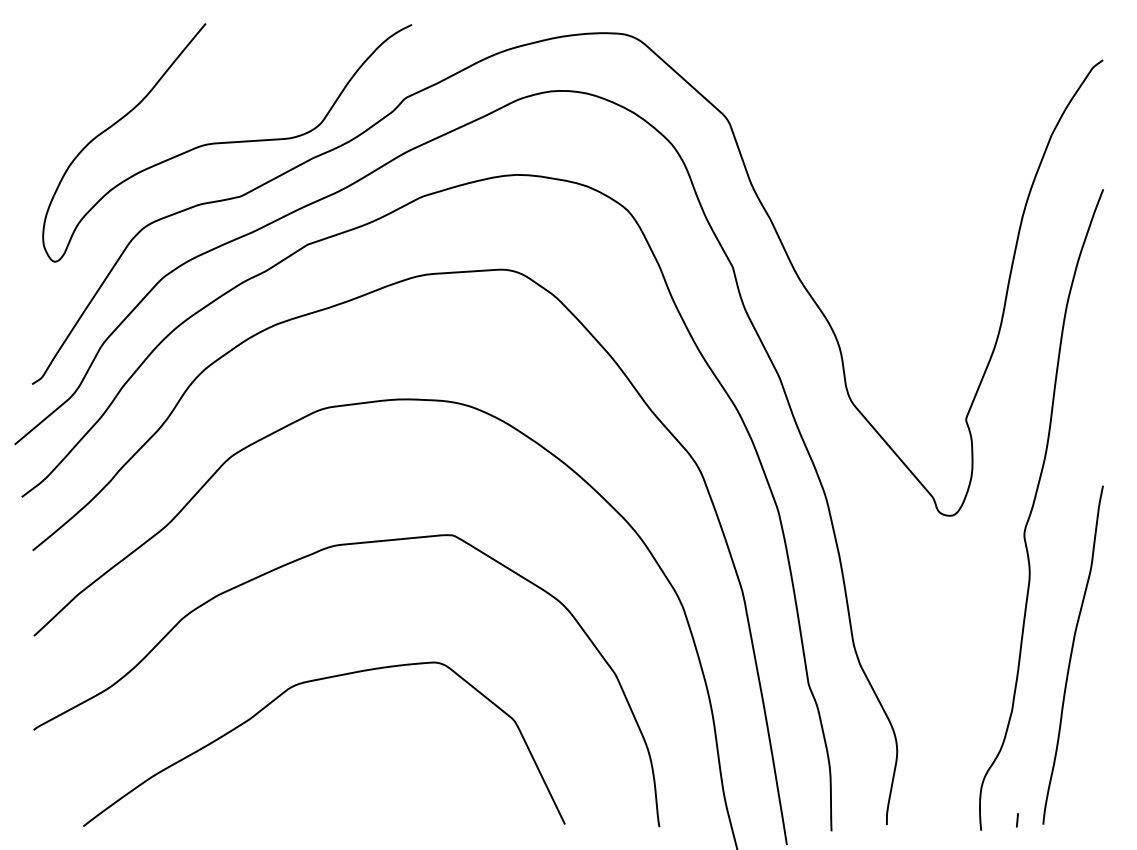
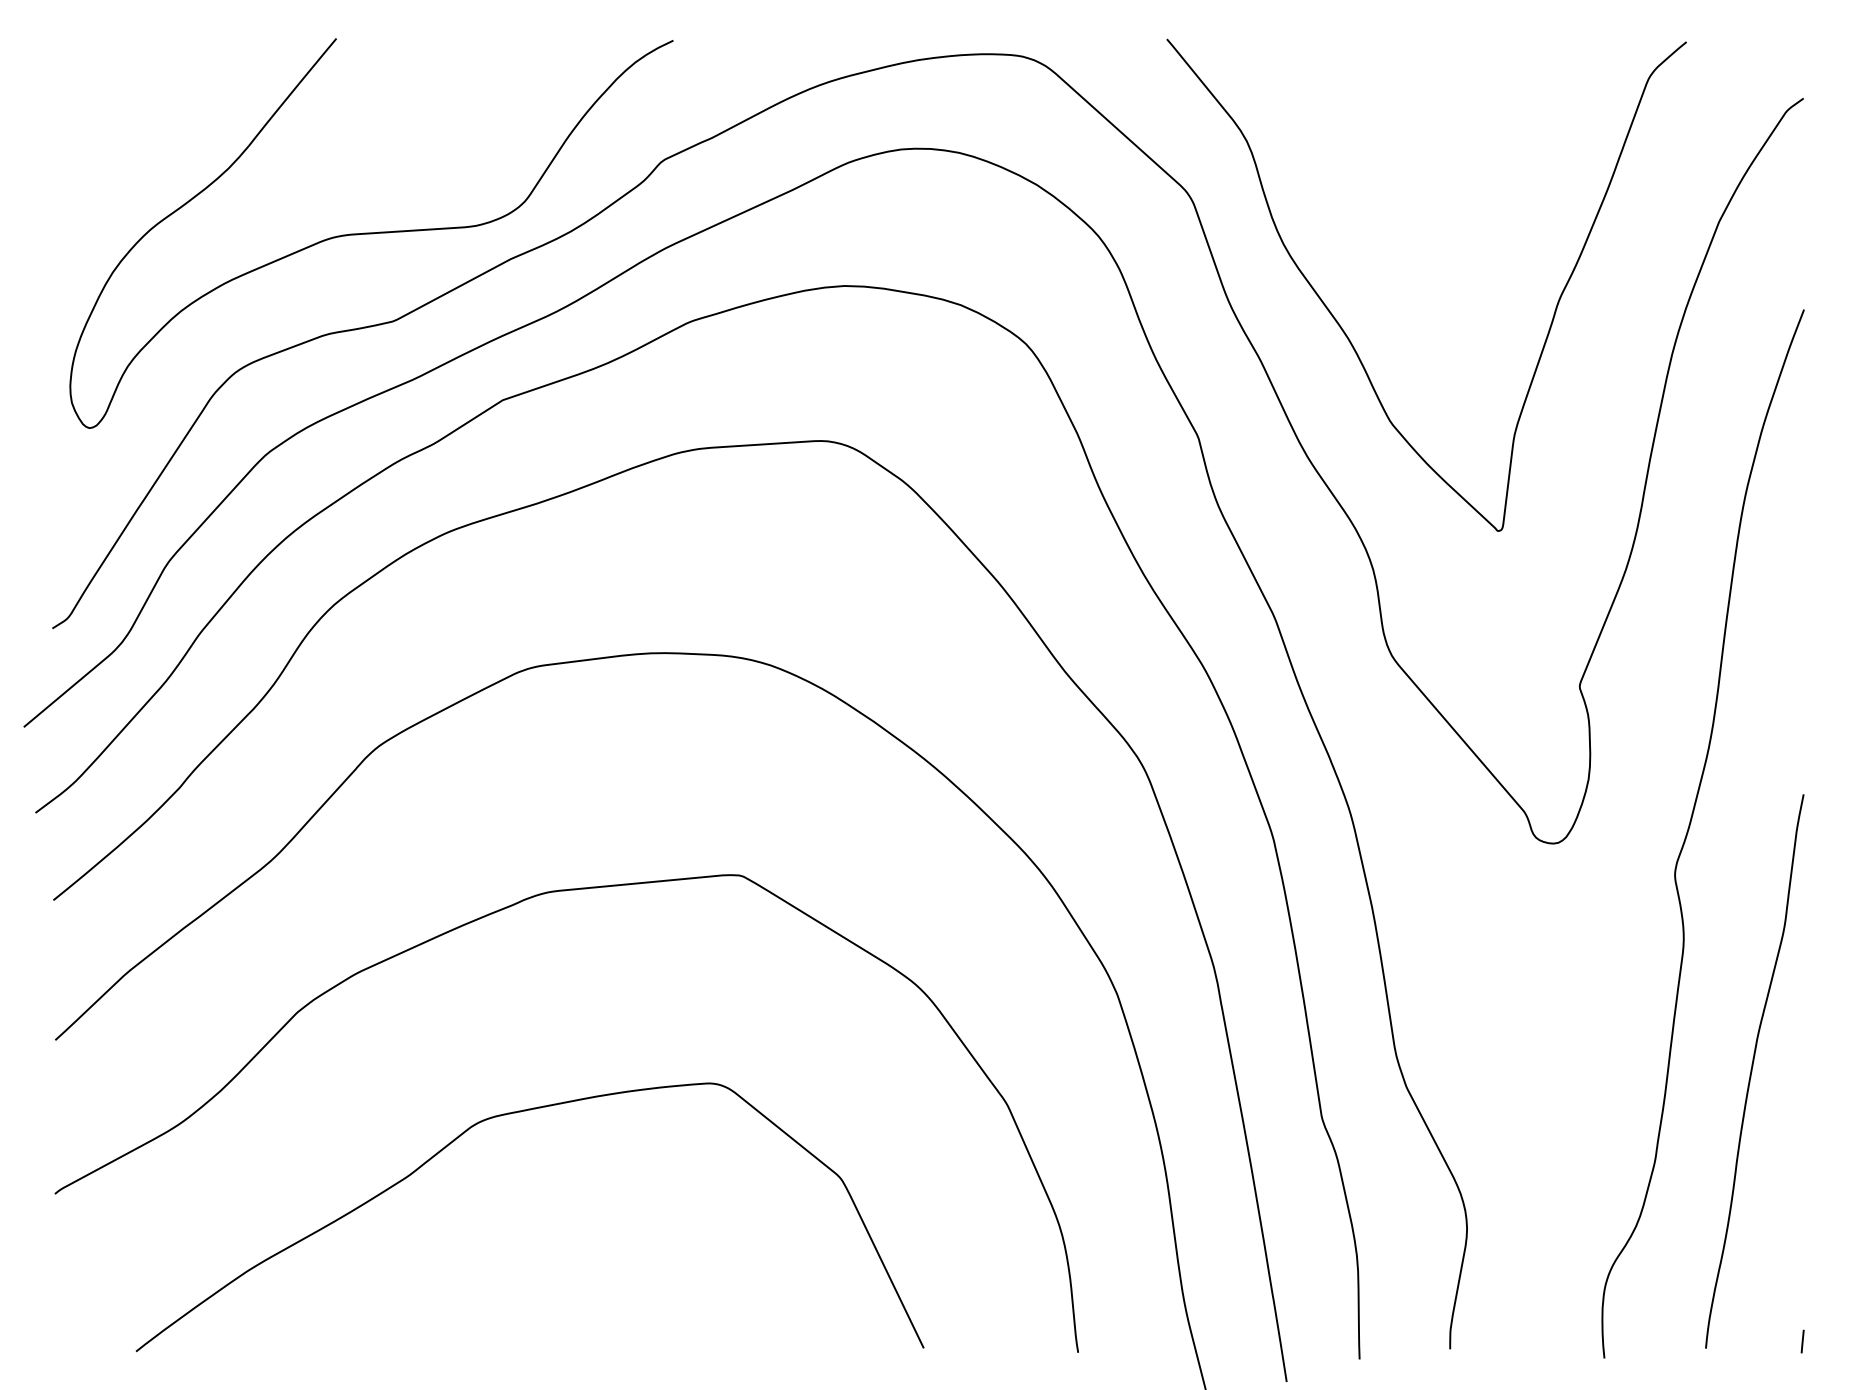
curve: (825, 206) -> (1349, 337), added
line: (1017, 820) -> (1802, 1341), moved

